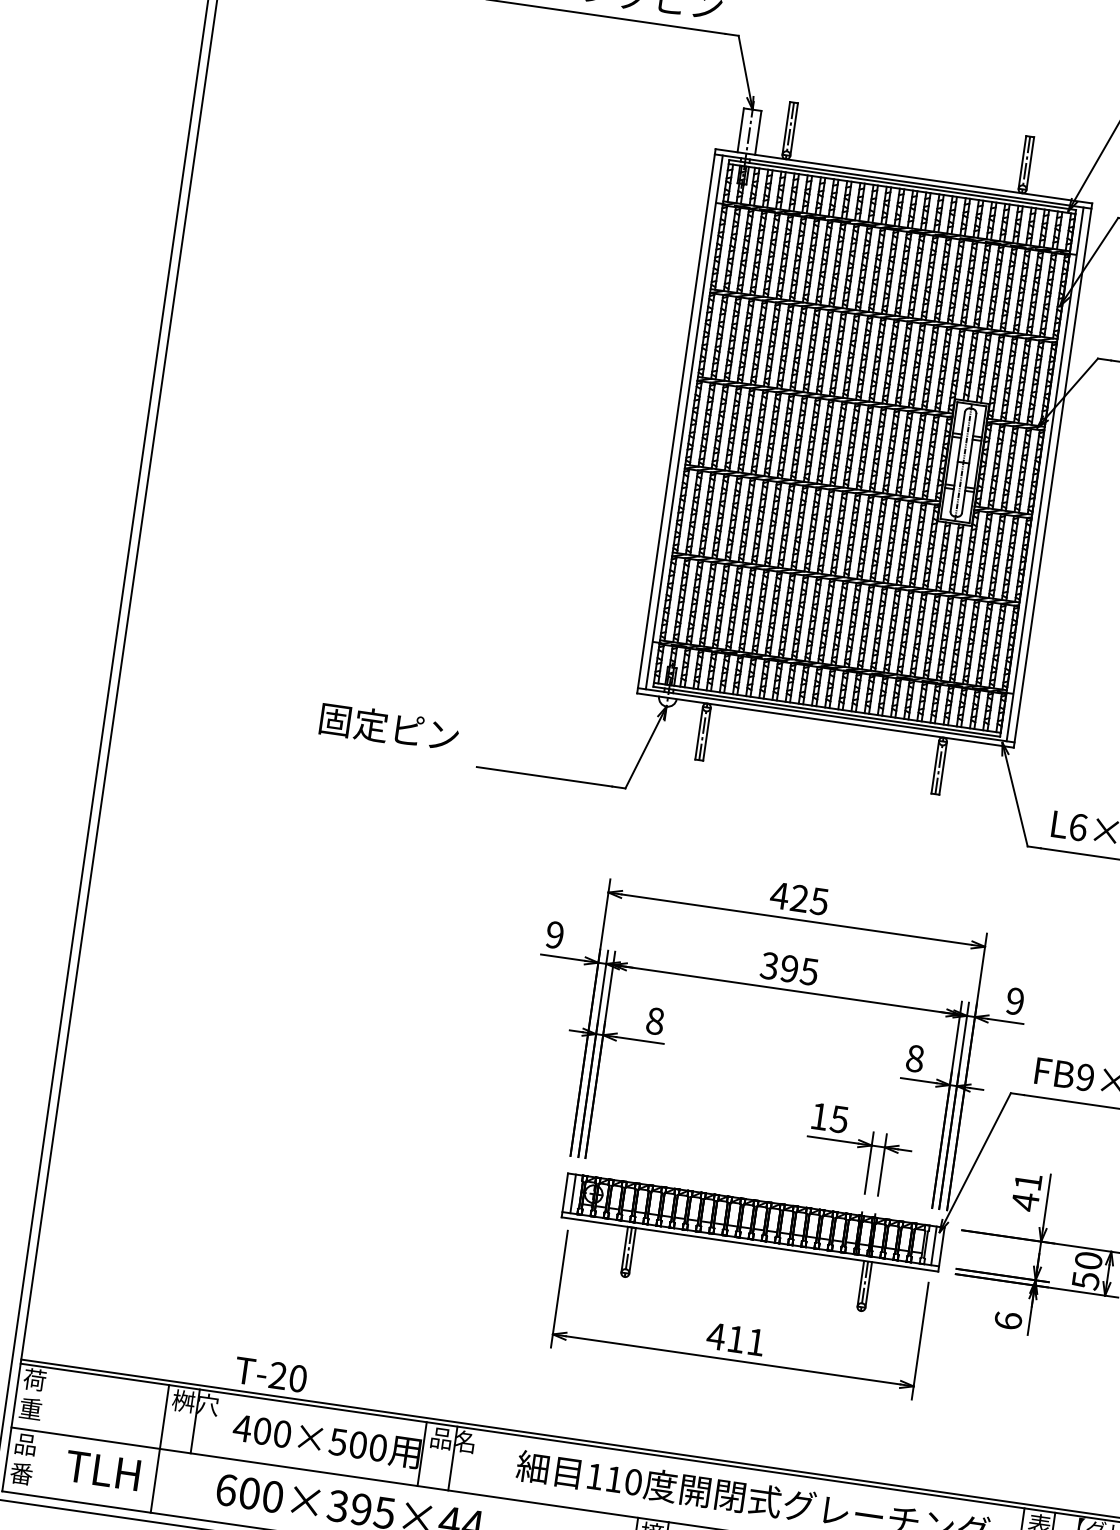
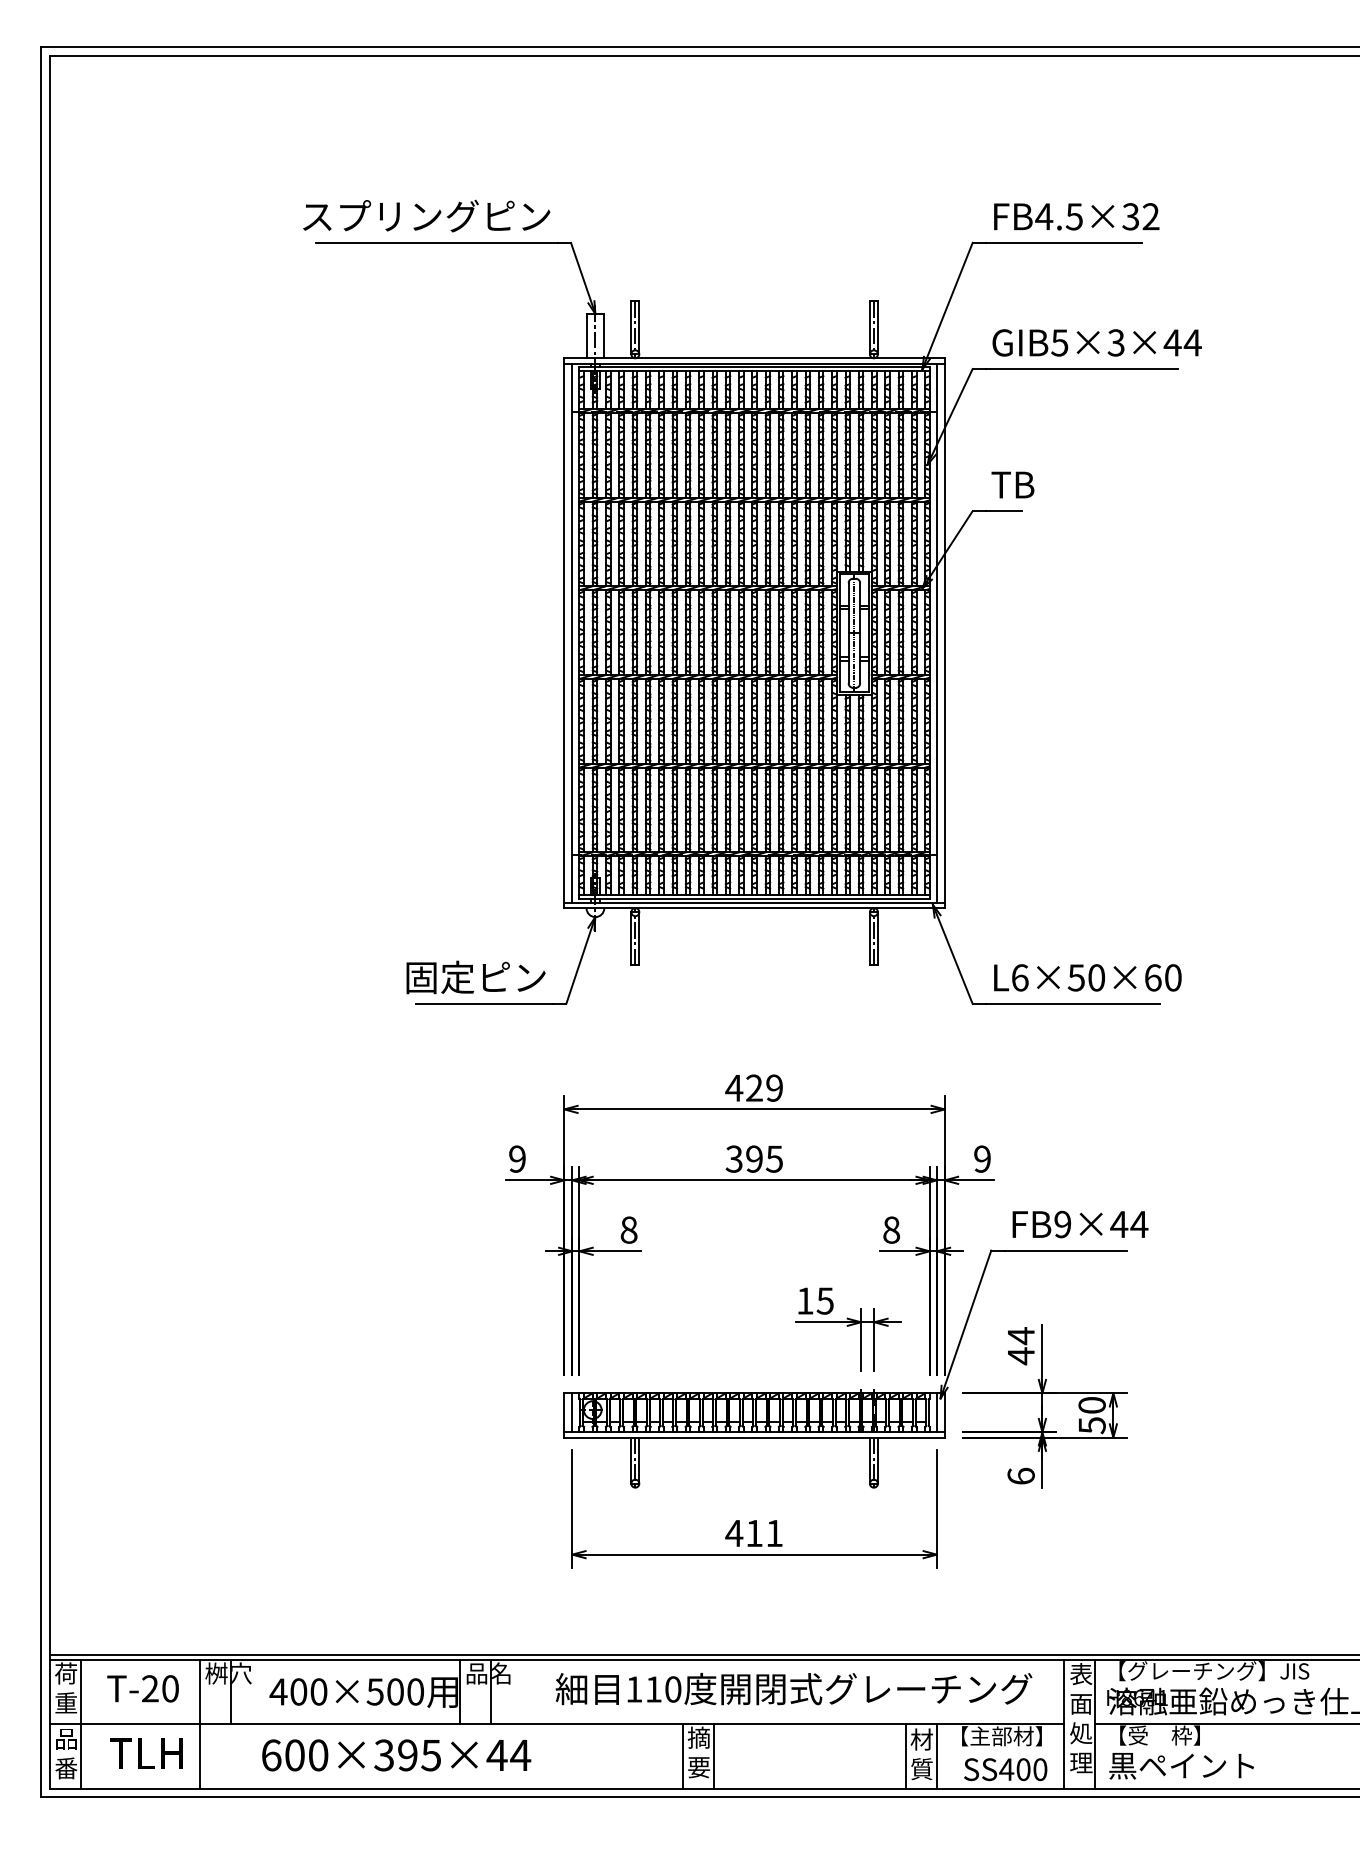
text: (388, 727) -> (475, 977), moved
text: (818, 900) -> (773, 1087), 425 -> 429
text: (1028, 1182) -> (1021, 1336), 41 -> 44
text: (270, 1374) -> (142, 1688), moved
line: (41, 1431) -> (80, 1723), added

